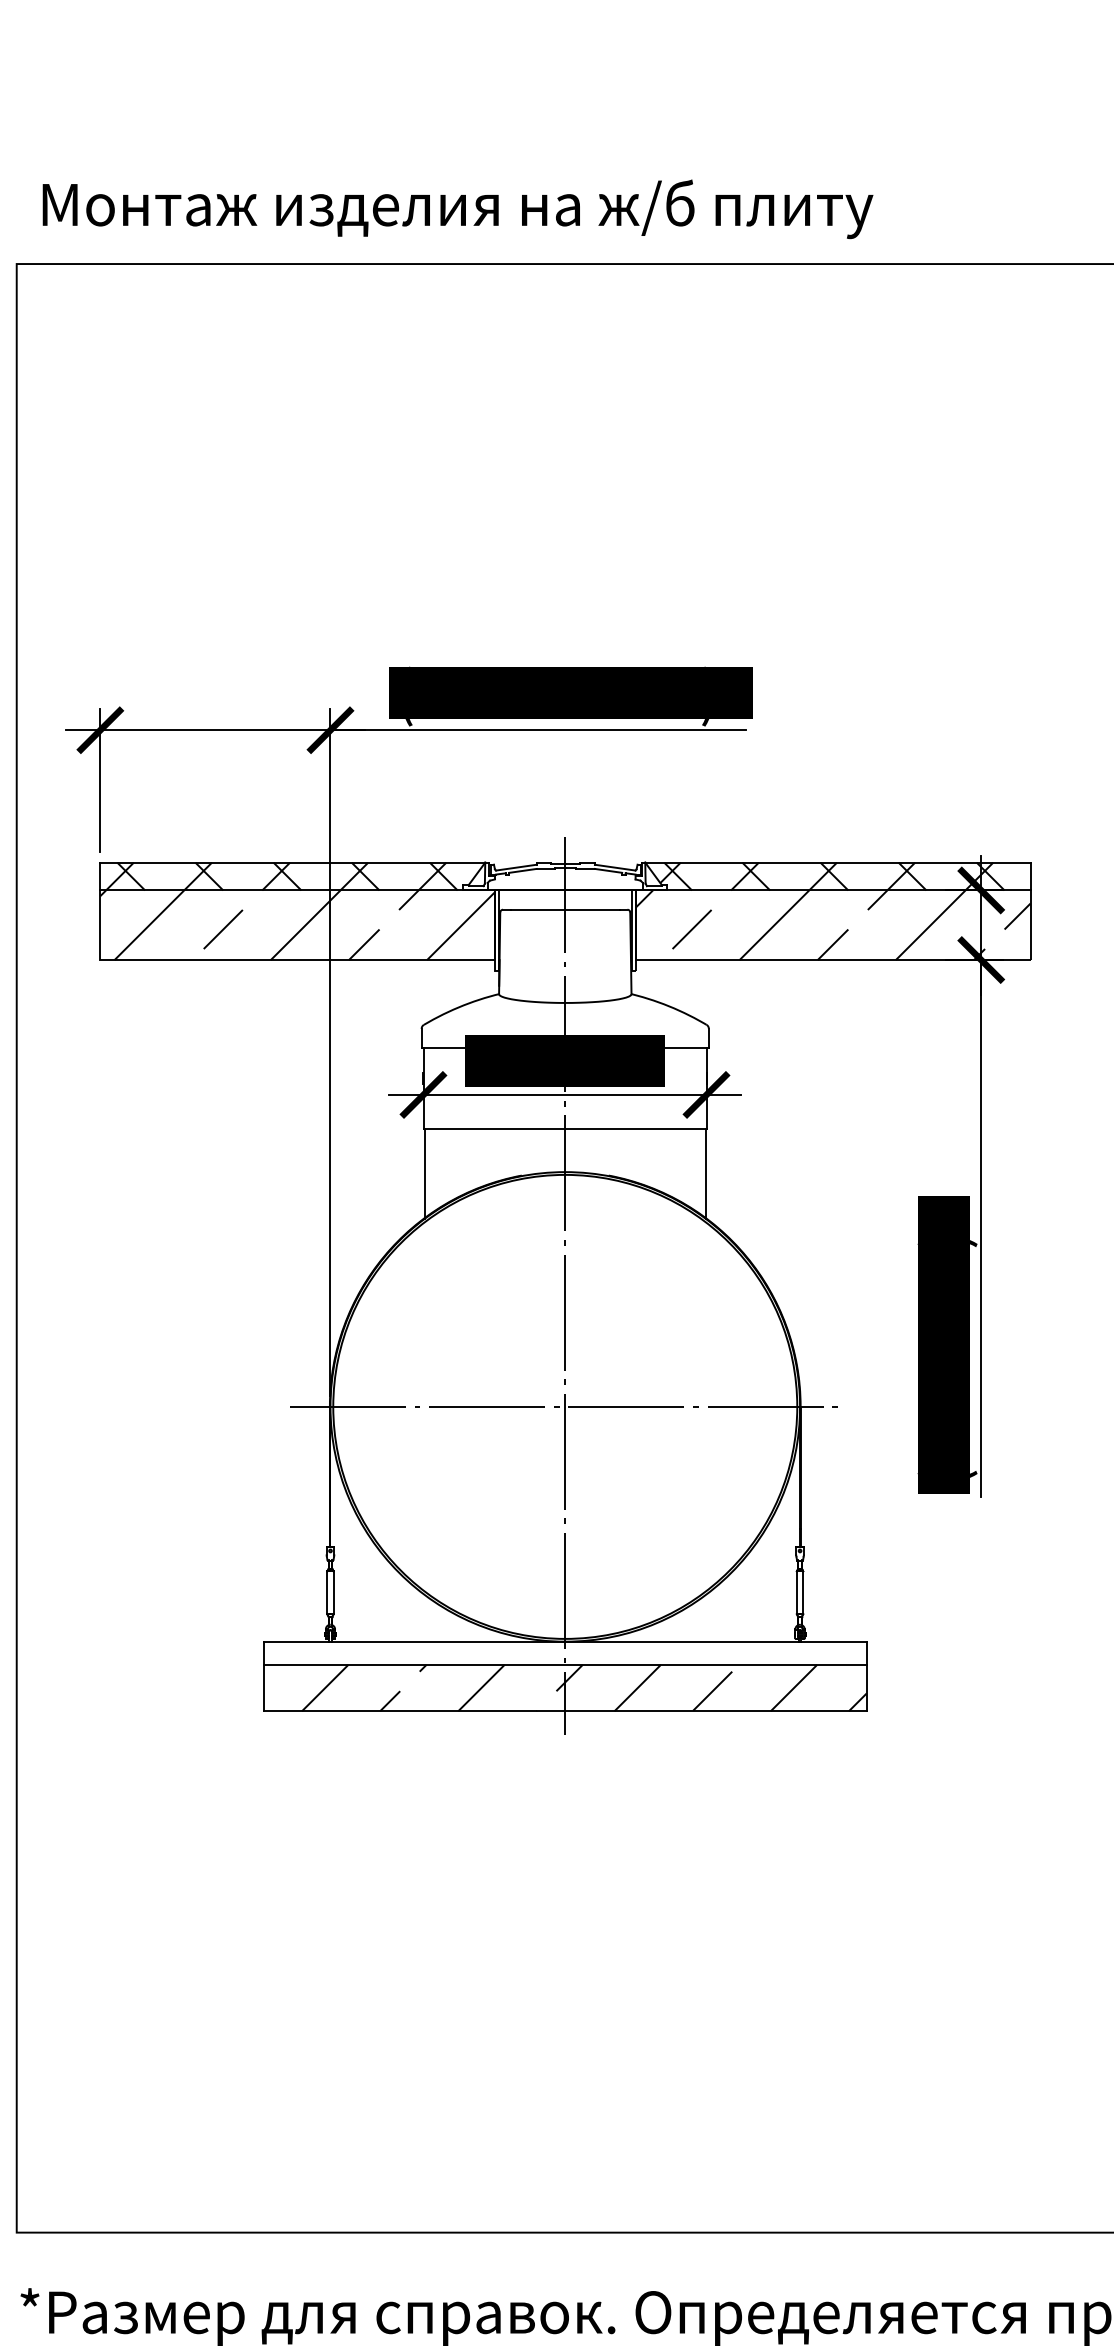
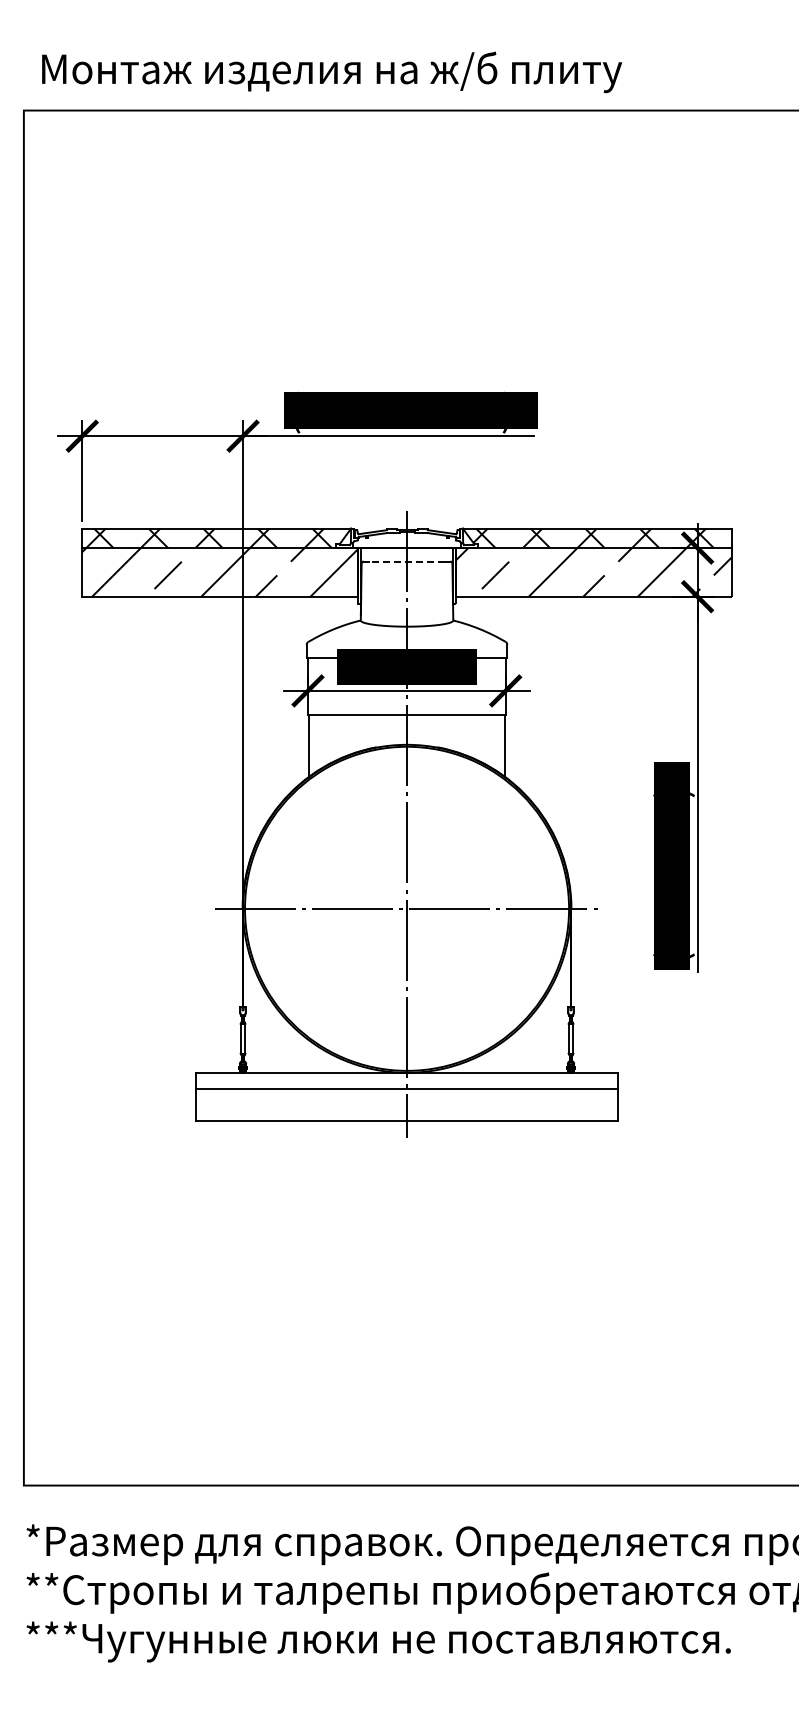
line: (564, 909) -> (406, 561), solid -> dashed
hatch: (584, 1688) -> (420, 1105), removed

